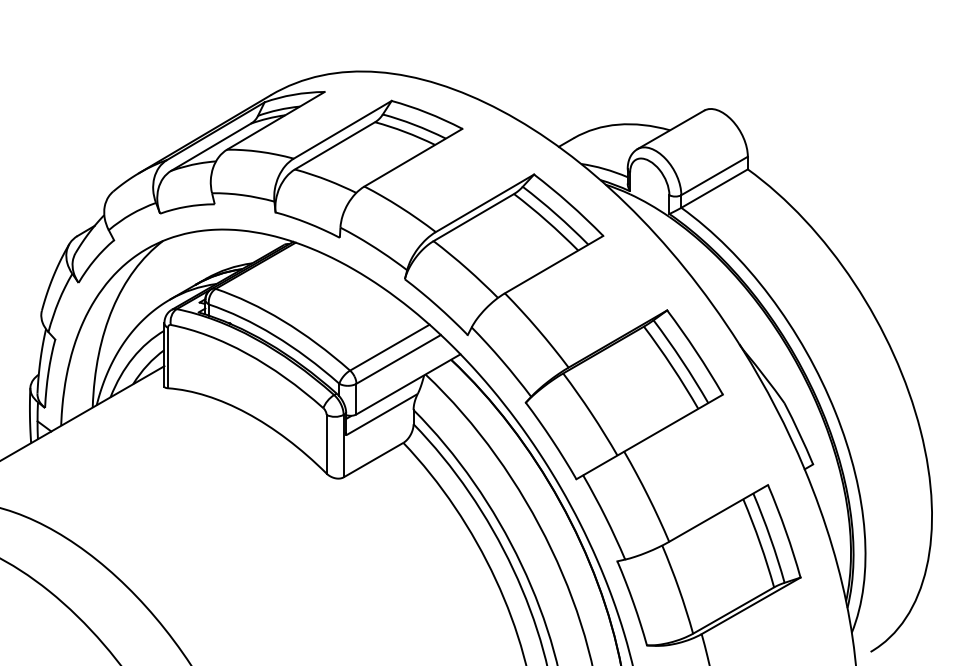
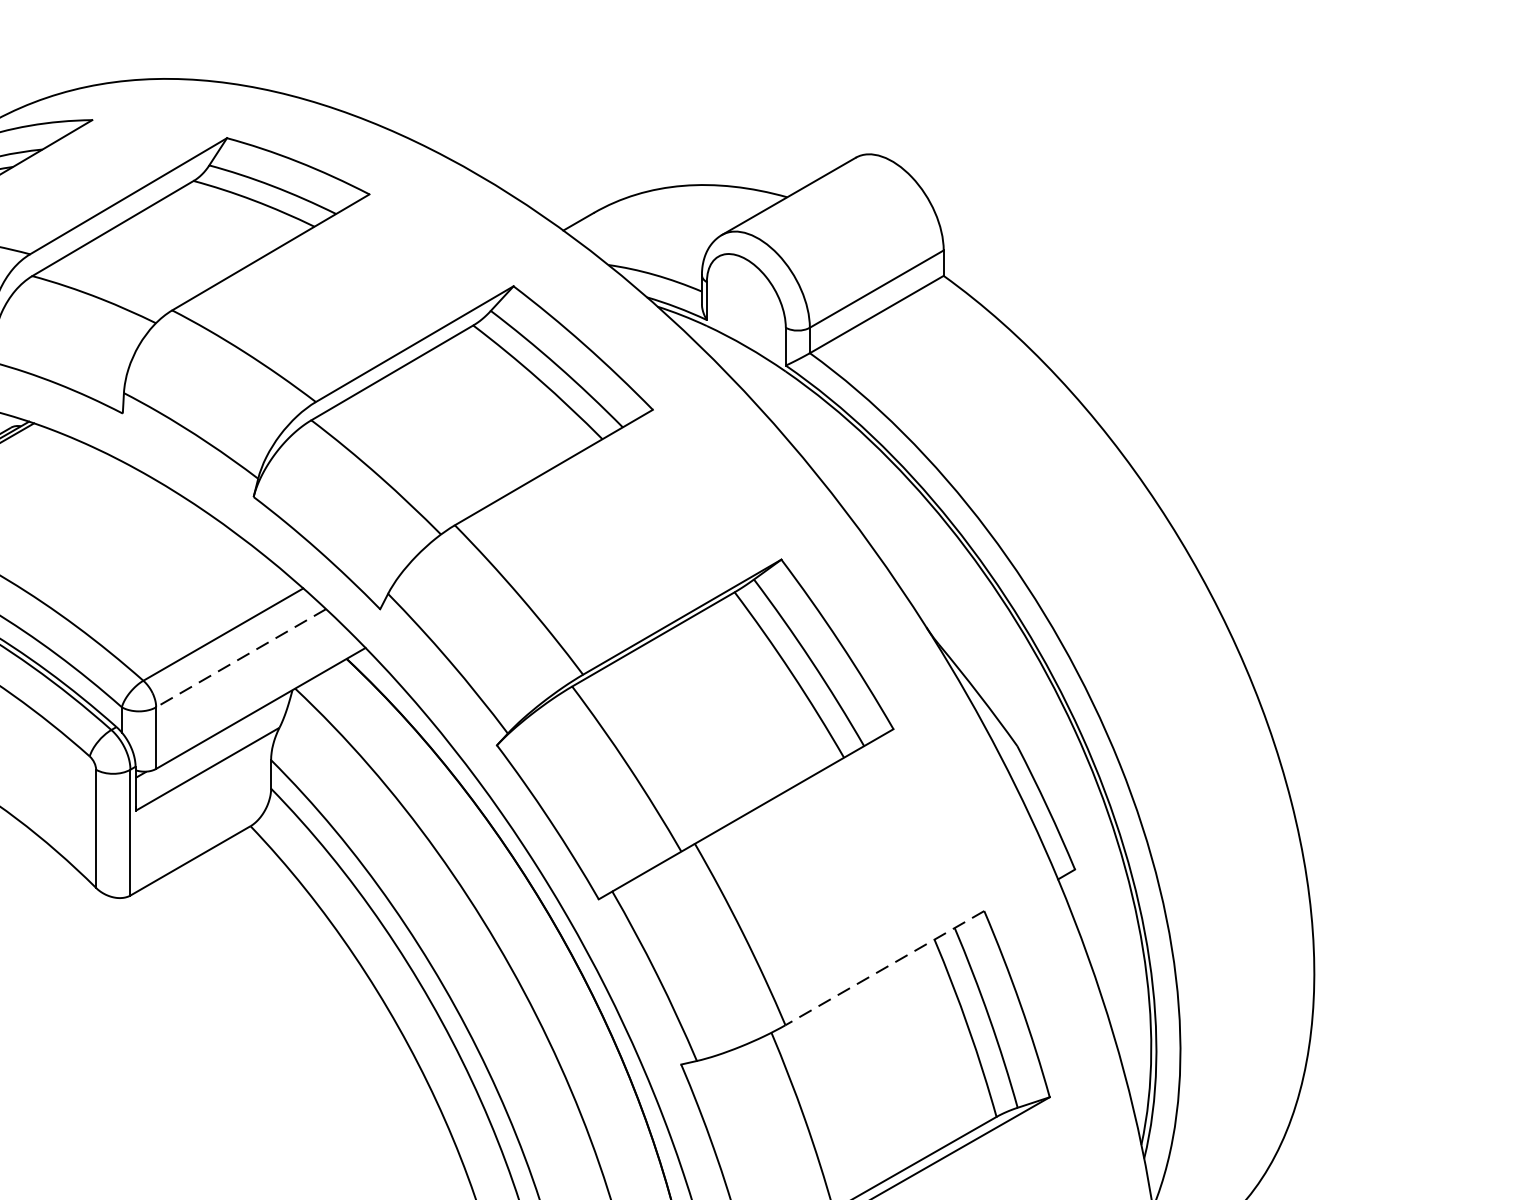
line: (398, 359) -> (240, 658), solid -> dashed
line: (718, 513) -> (884, 968), solid -> dashed

